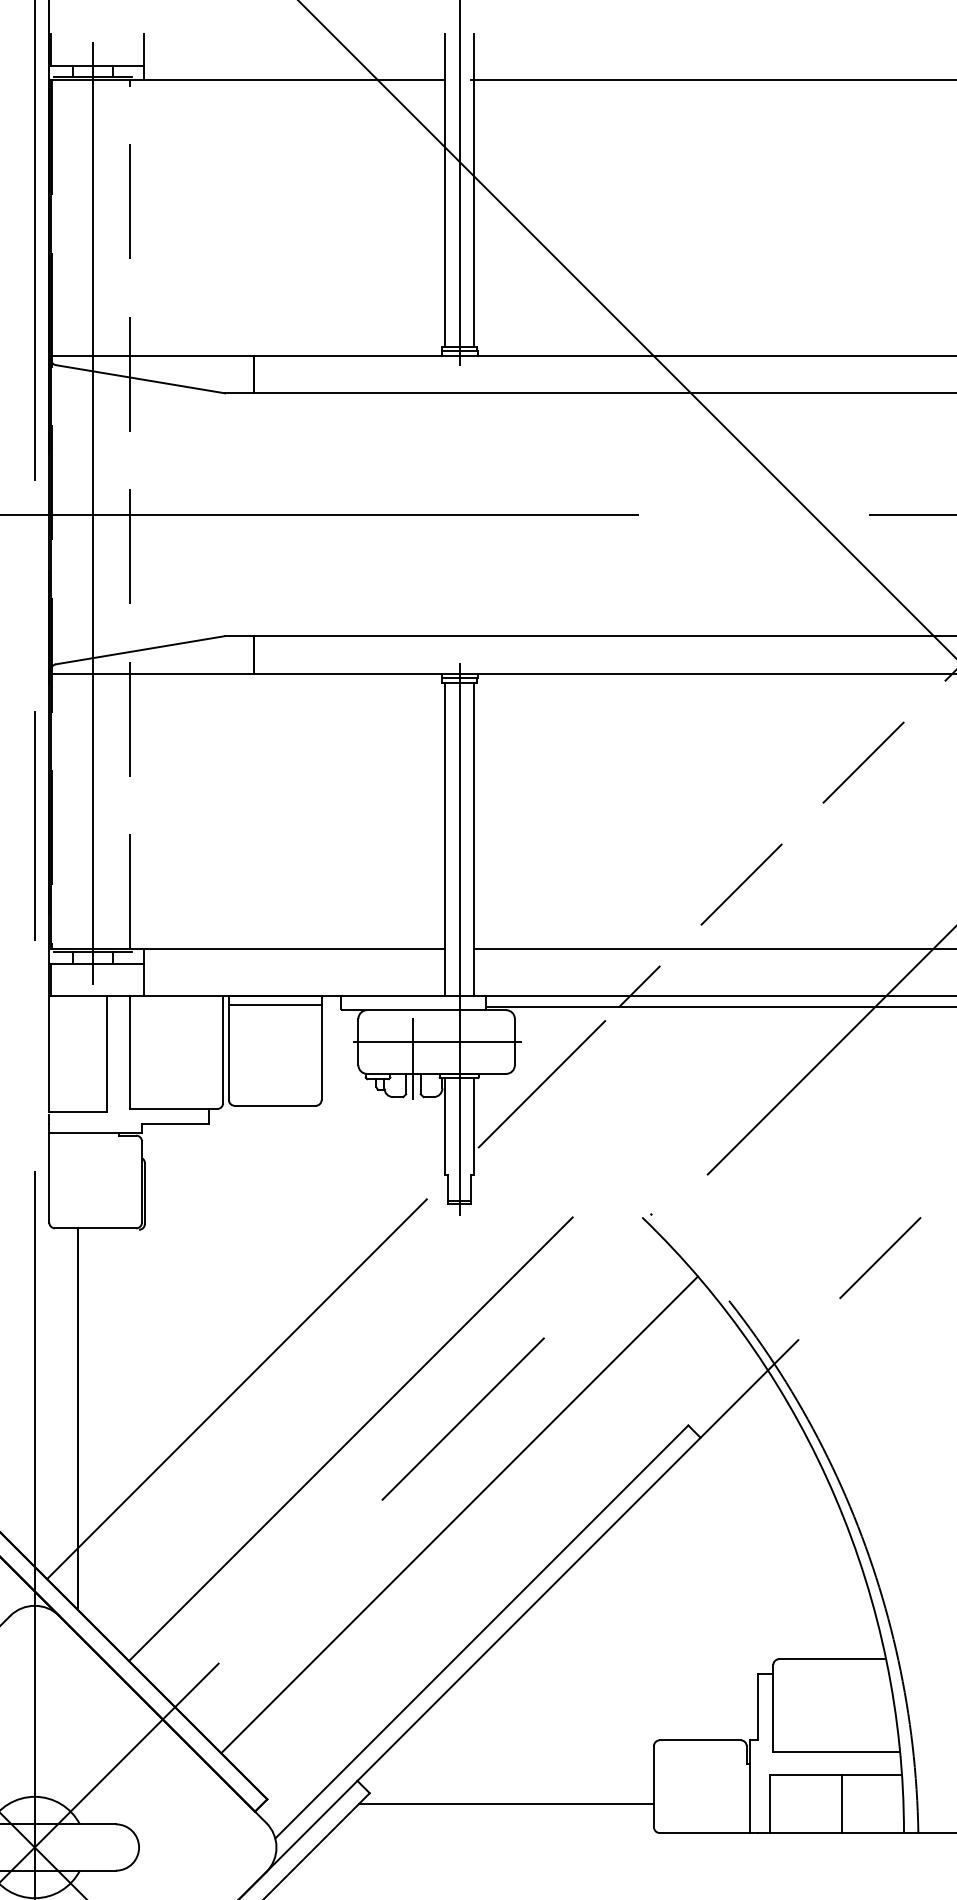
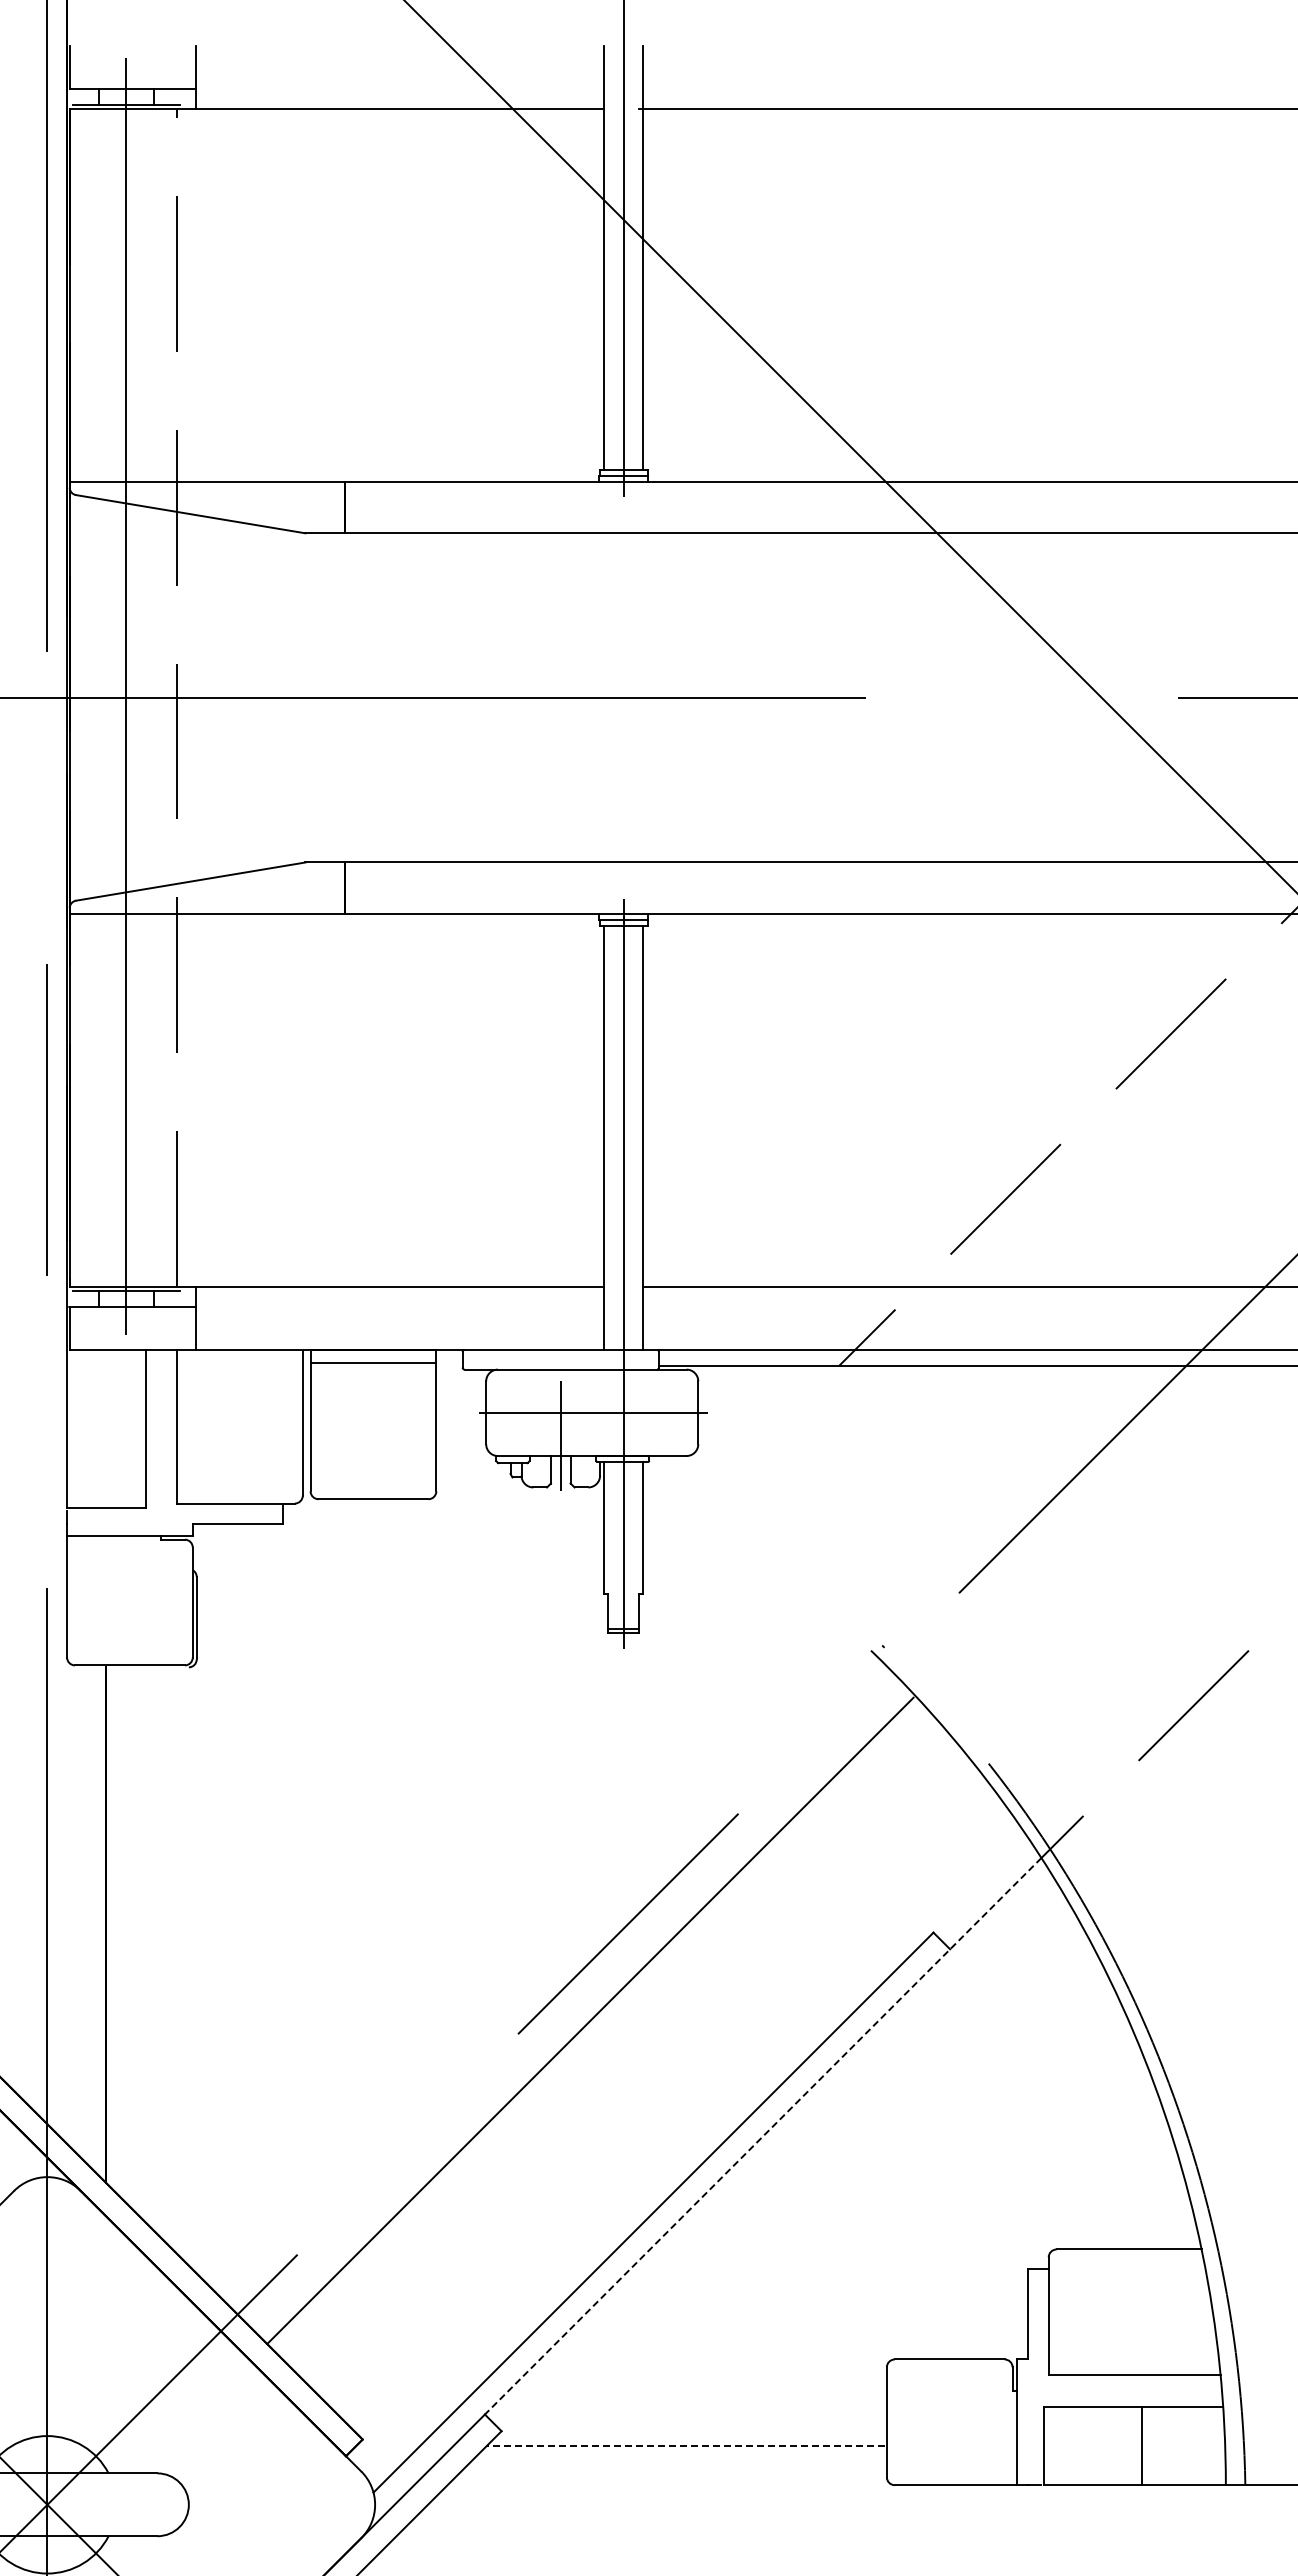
line: (541, 1083) -> (734, 1469), removed
line: (236, 1389) -> (321, 1883), removed
line: (350, 1439) -> (475, 1951), removed
line: (459, 1514) -> (590, 2020), moved
line: (562, 1575) -> (763, 2136), solid -> dashed
line: (505, 1803) -> (685, 2445), solid -> dashed

